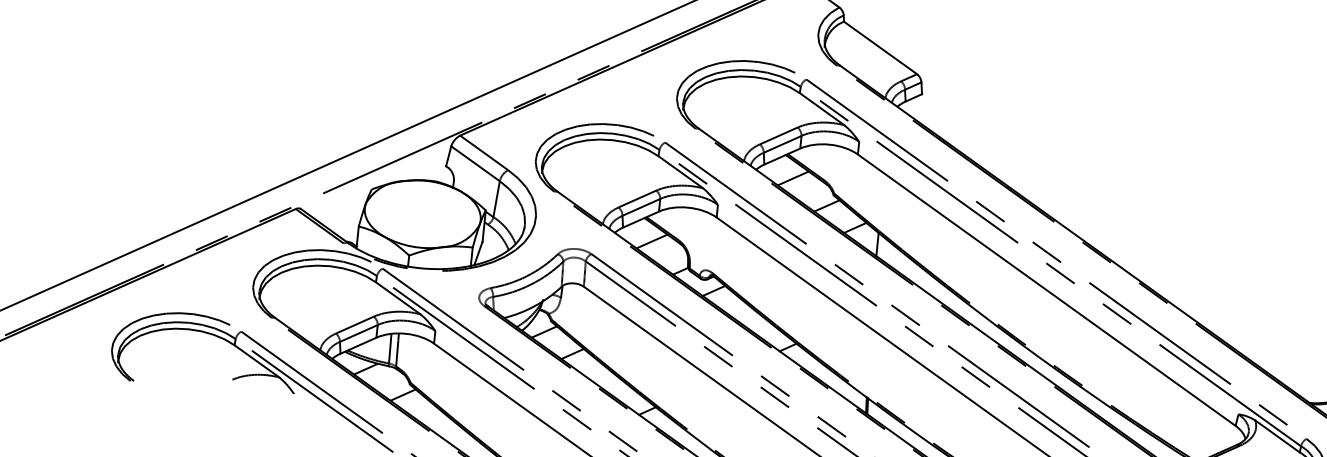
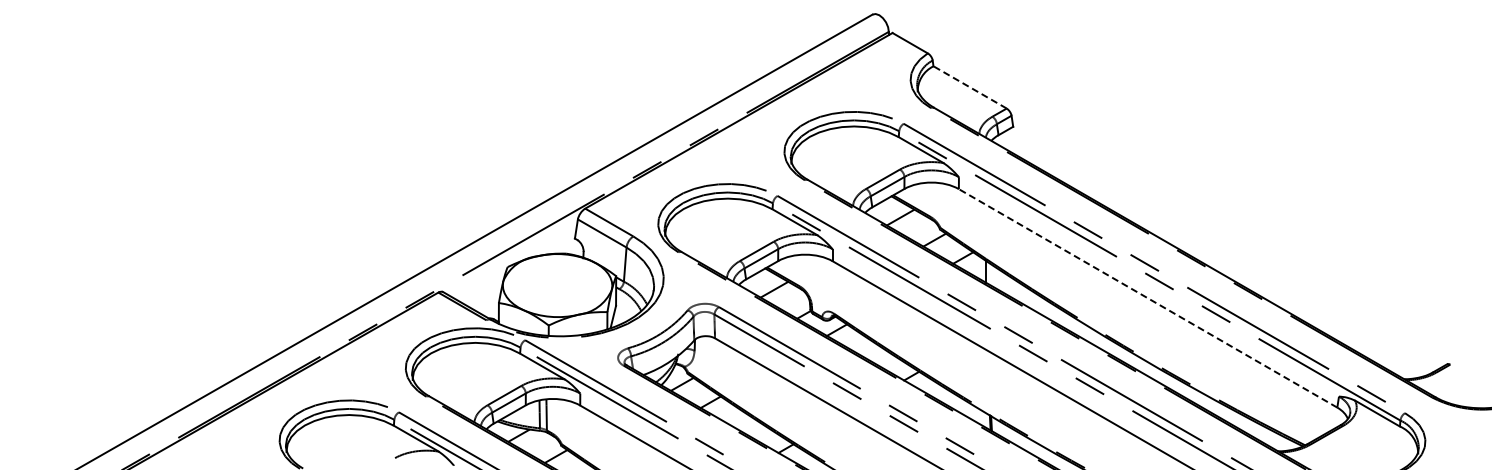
line: (879, 47) -> (969, 87), solid -> dashed
line: (1046, 290) -> (1147, 298), solid -> dashed

